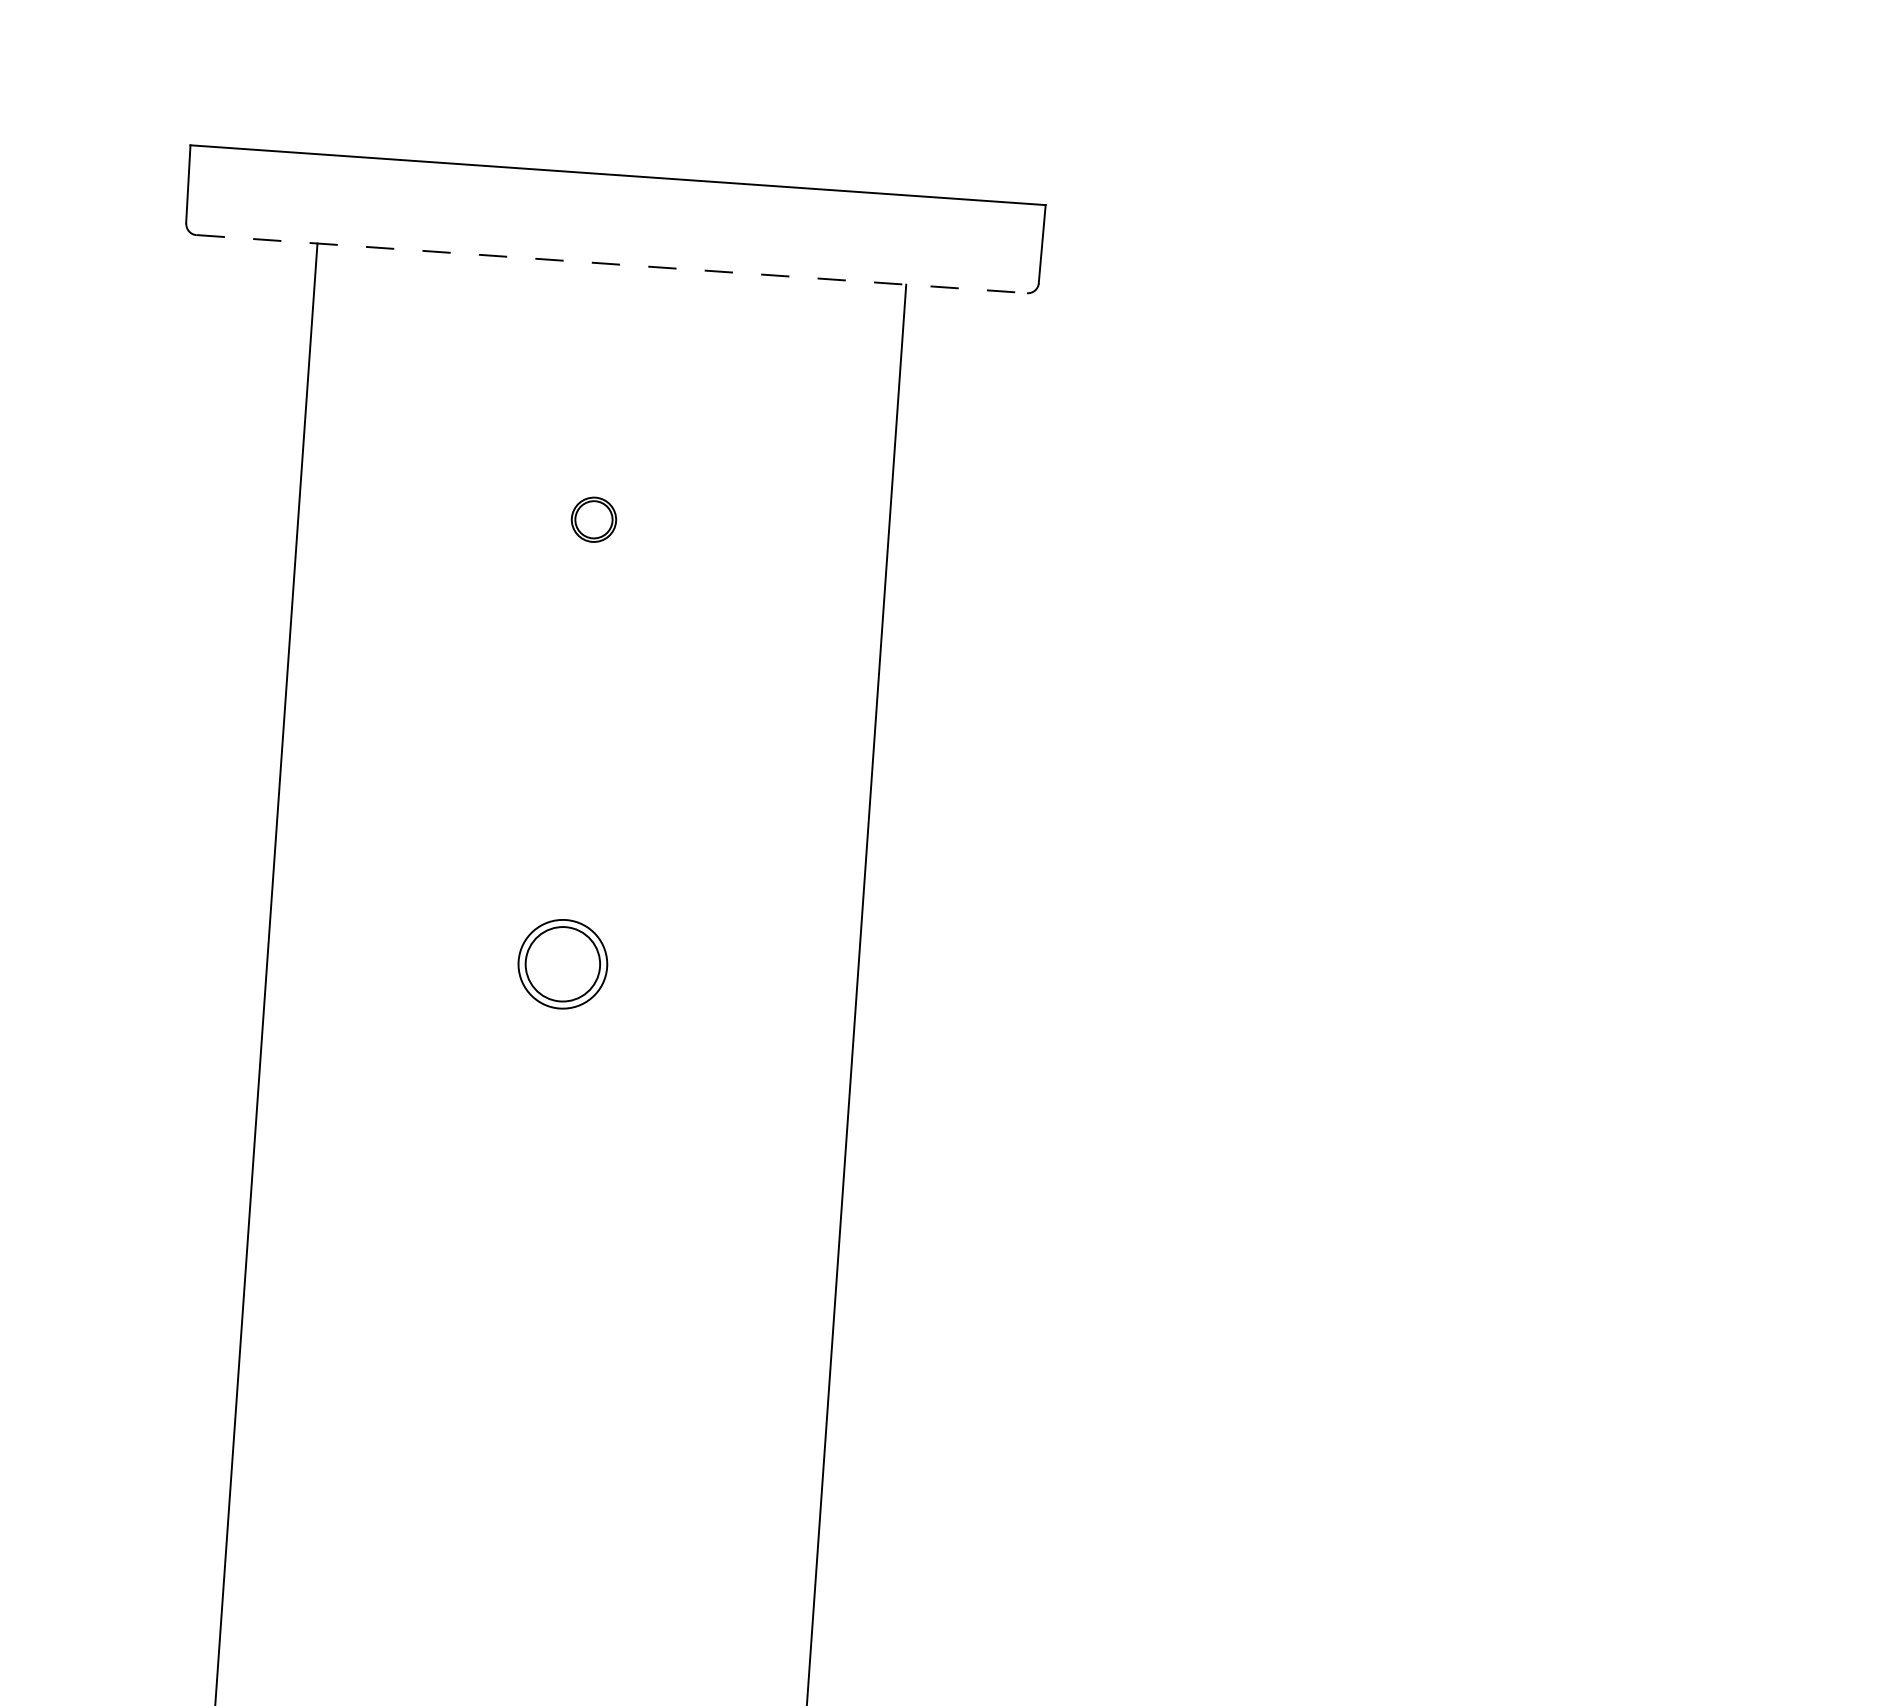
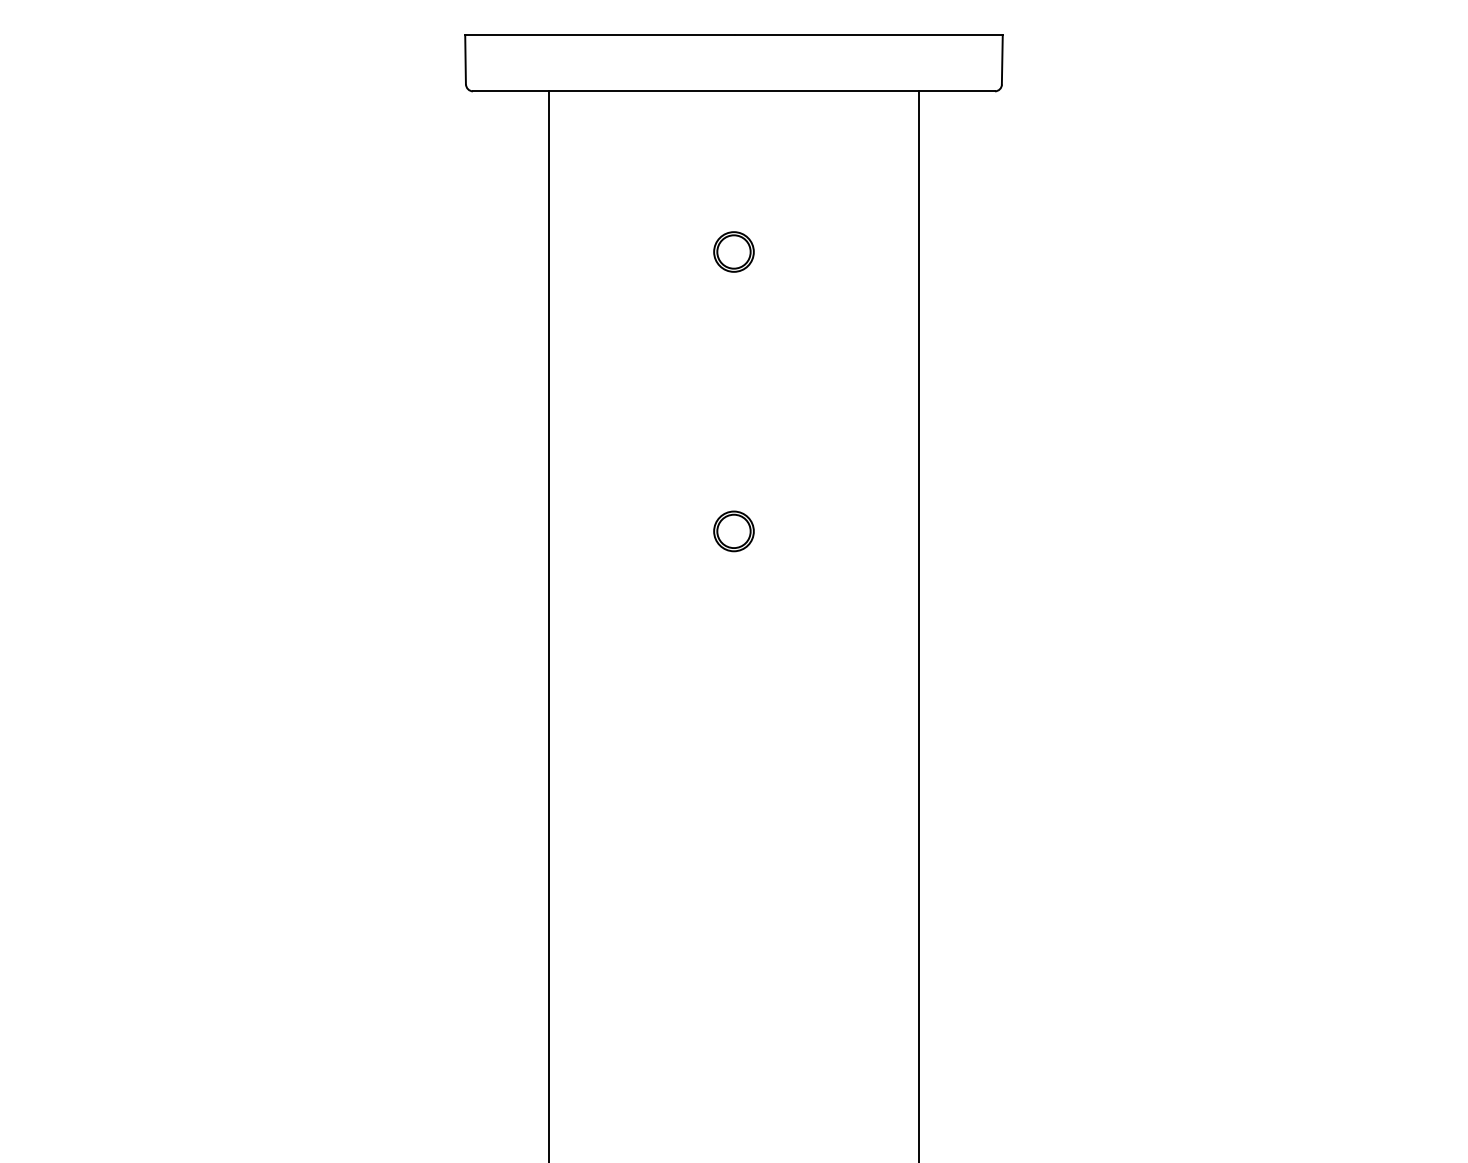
line: (611, 264) -> (733, 91), dashed -> solid
part: (593, 518) -> (733, 251), size x1.43
part: (562, 964) -> (733, 531), size x0.71

